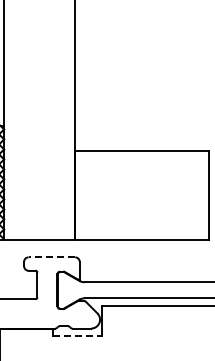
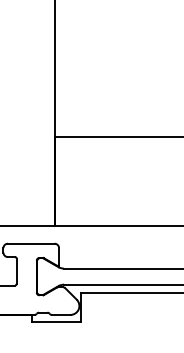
line: (51, 257) -> (30, 243), dashed -> solid
line: (78, 335) -> (57, 321), dashed -> solid

